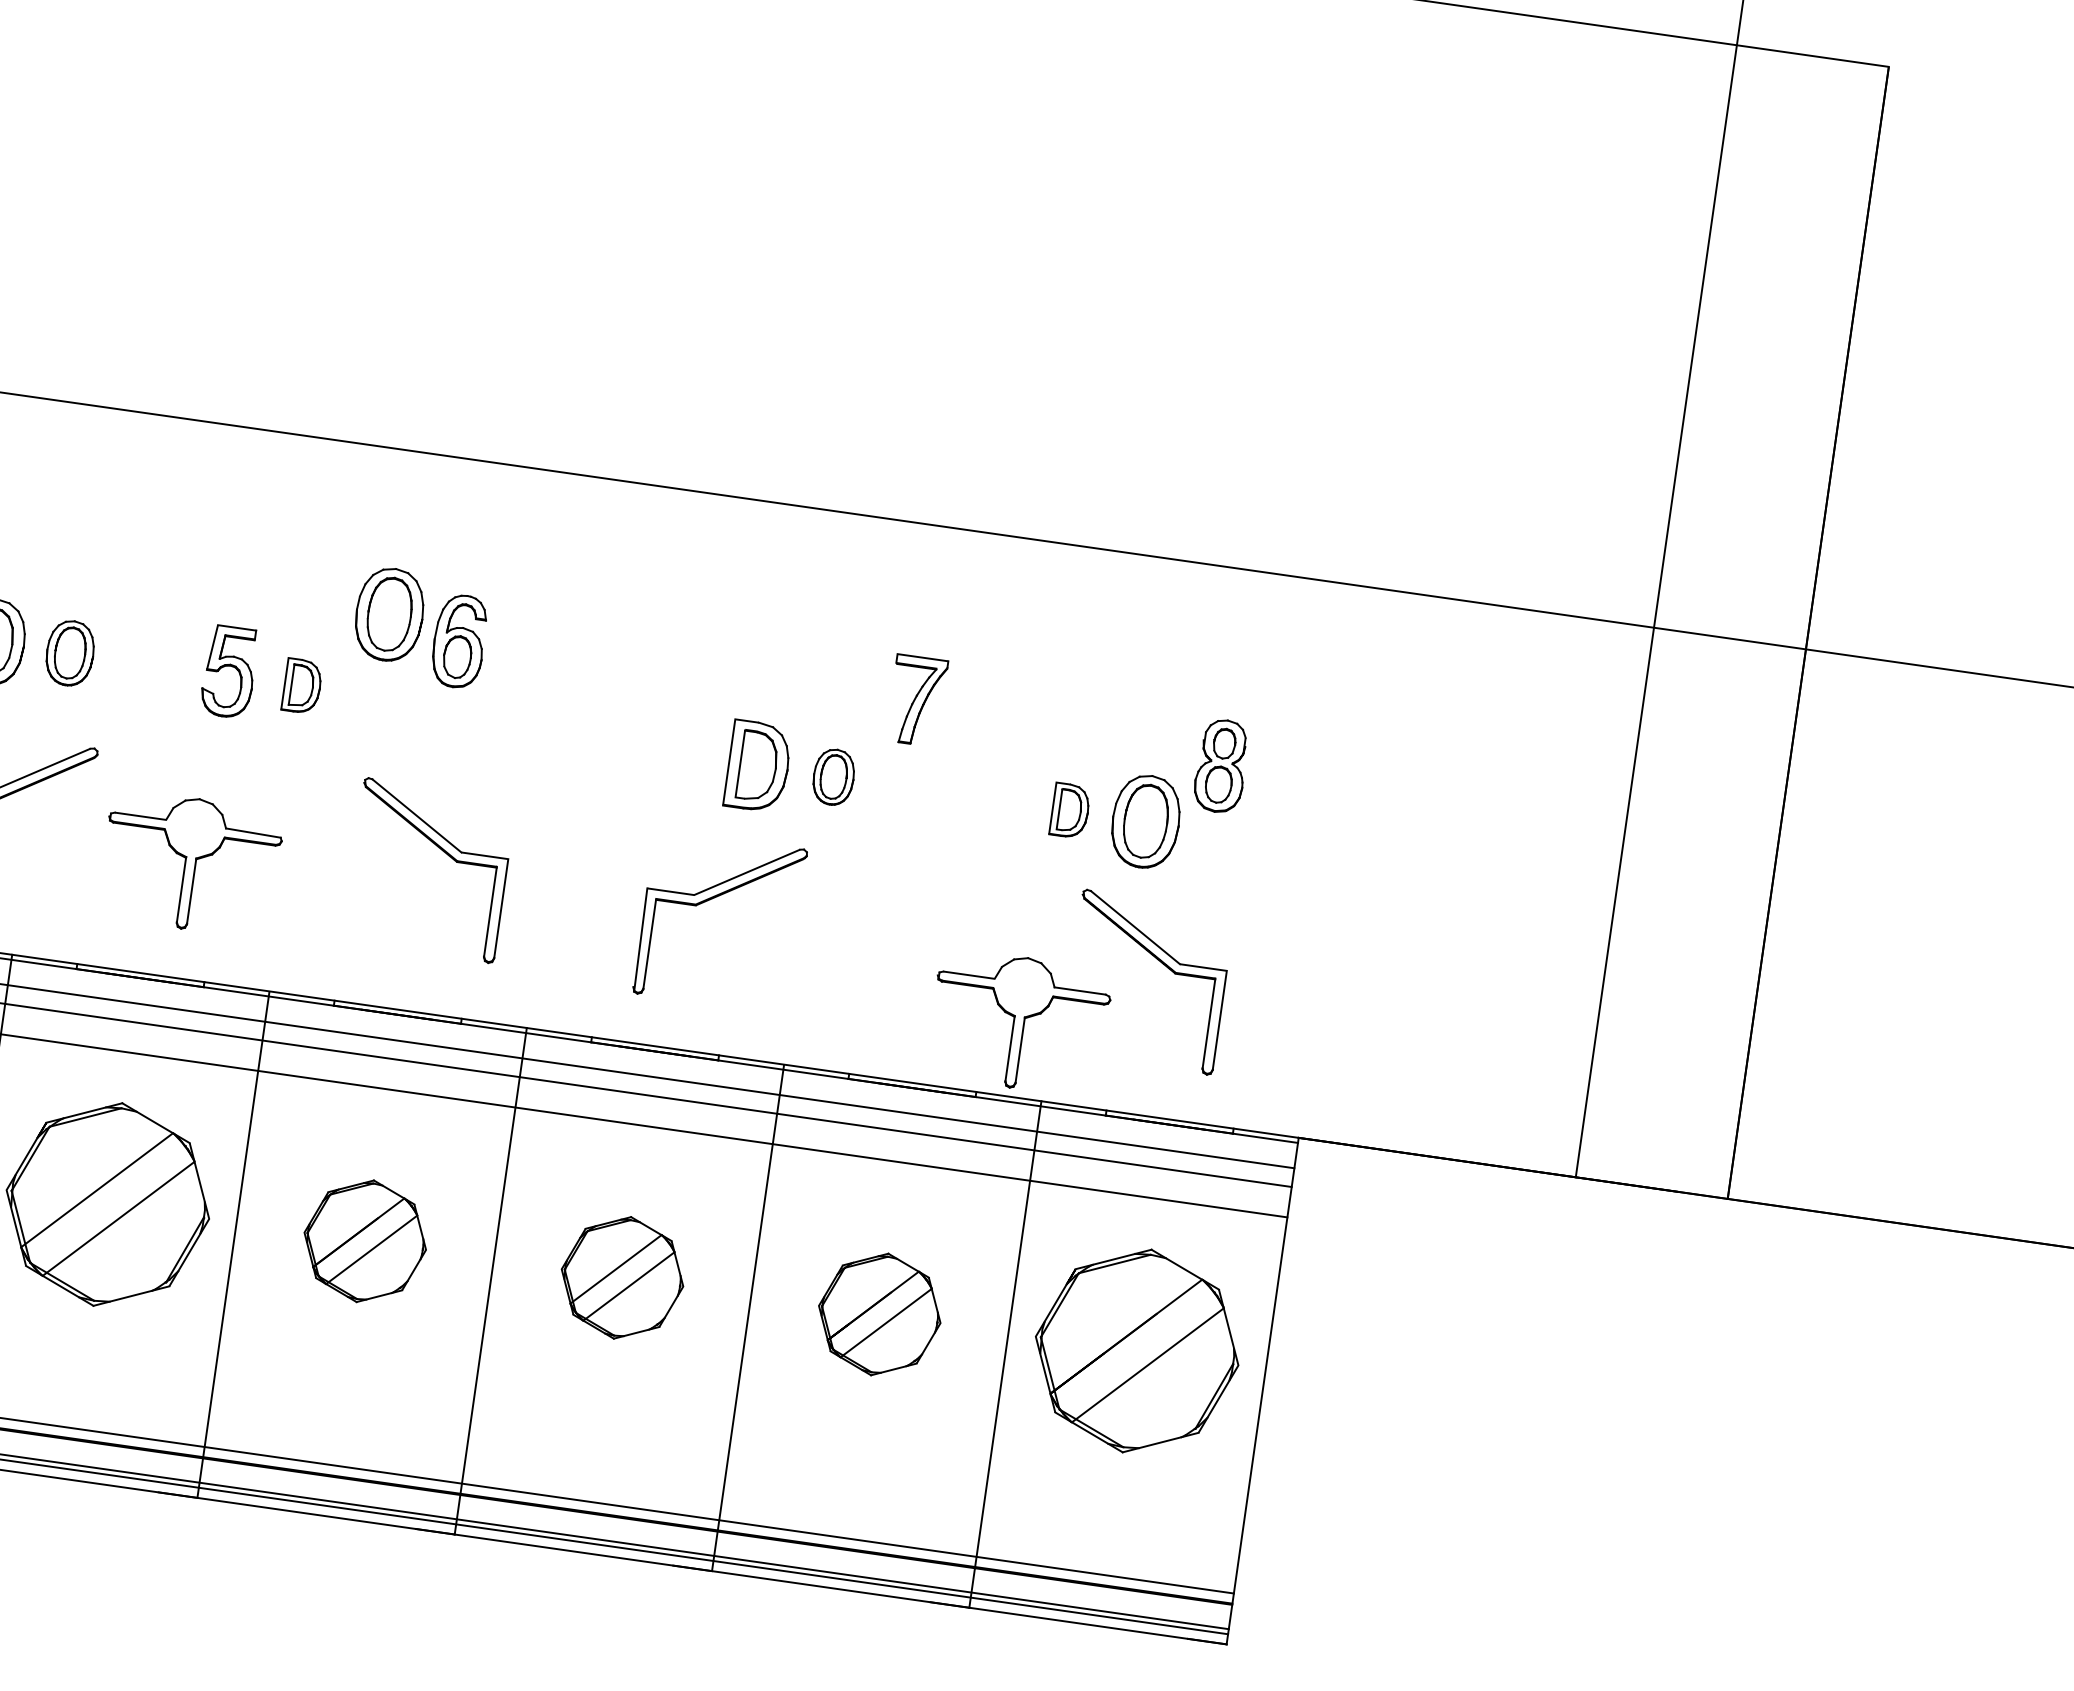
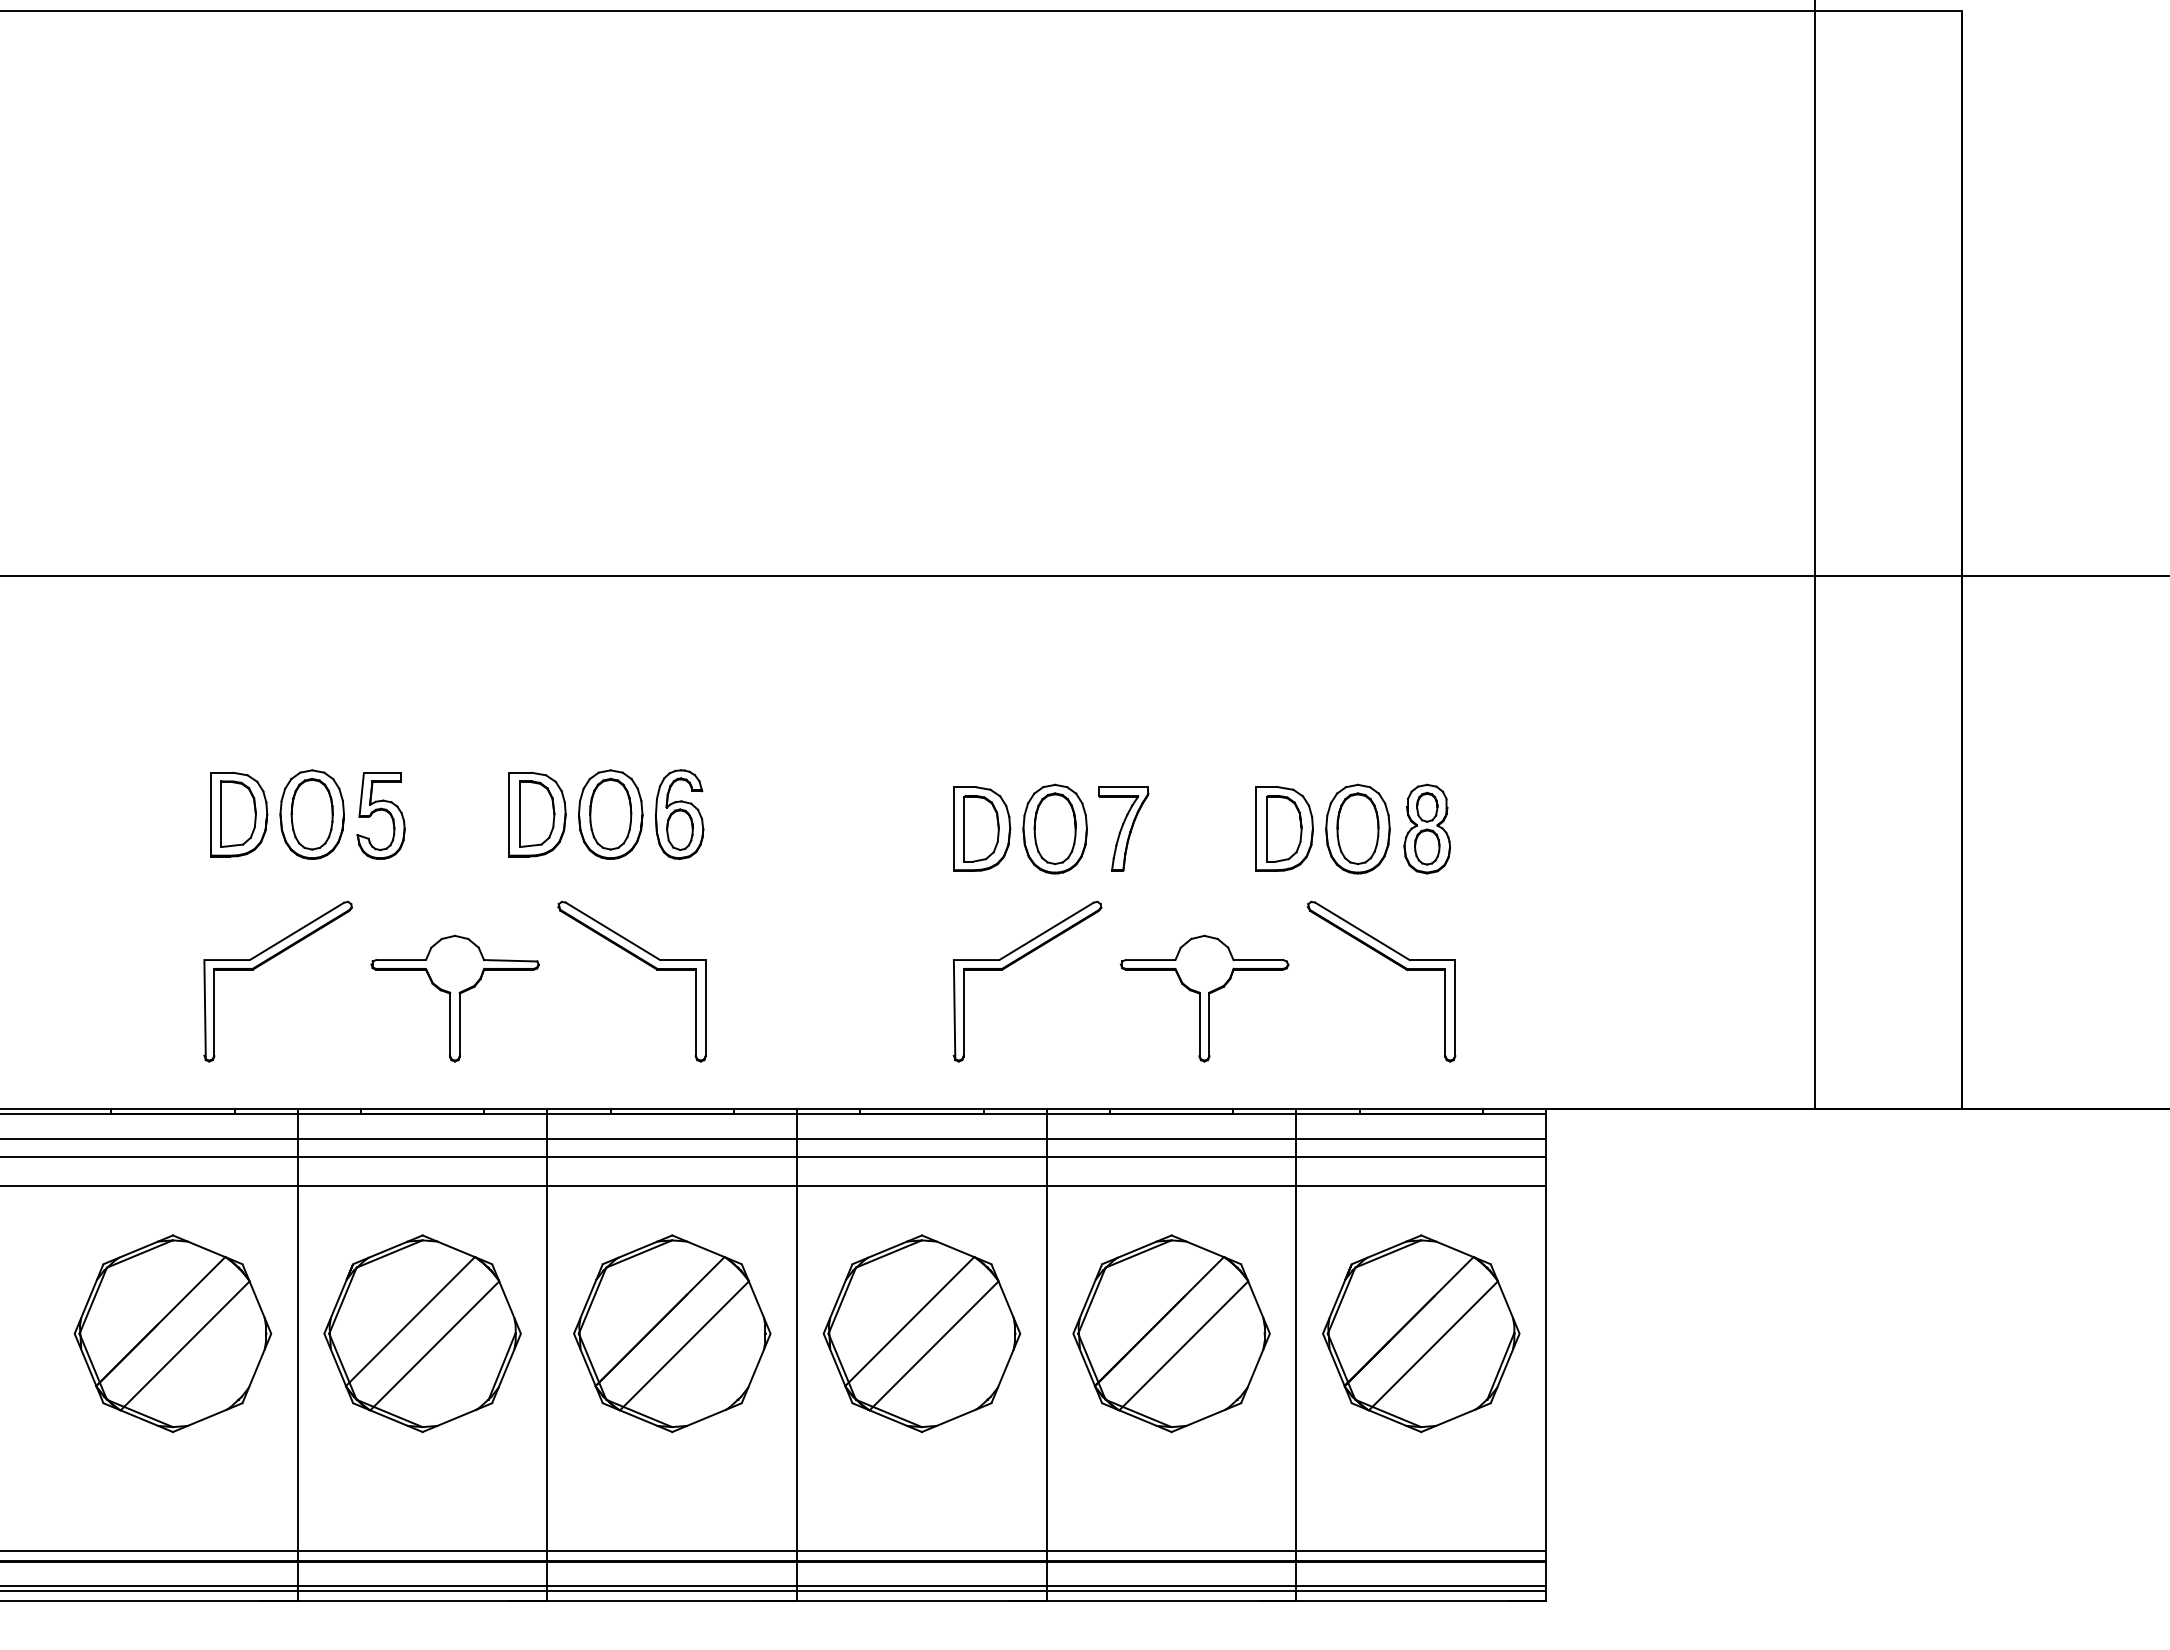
part: (389, 614) -> (610, 814), moved
part: (459, 641) -> (679, 814), moved
part: (69, 653) -> (311, 814), size x1.43
part: (228, 671) -> (380, 815), moved
part: (302, 686) -> (537, 814), size x1.67
part: (916, 700) -> (1123, 828), moved
part: (1220, 765) -> (1426, 828), moved
part: (833, 776) -> (1054, 828), size x1.67
part: (1070, 810) -> (1284, 828), size x1.67
part: (441, 851) -> (641, 961), moved
part: (711, 900) -> (1016, 962), moved
part: (1019, 1022) -> (1204, 998), moved
part: (365, 1240) -> (672, 1333), size x1.67
part: (622, 1277) -> (921, 1333), size x1.67
part: (879, 1314) -> (1171, 1333), size x1.67

